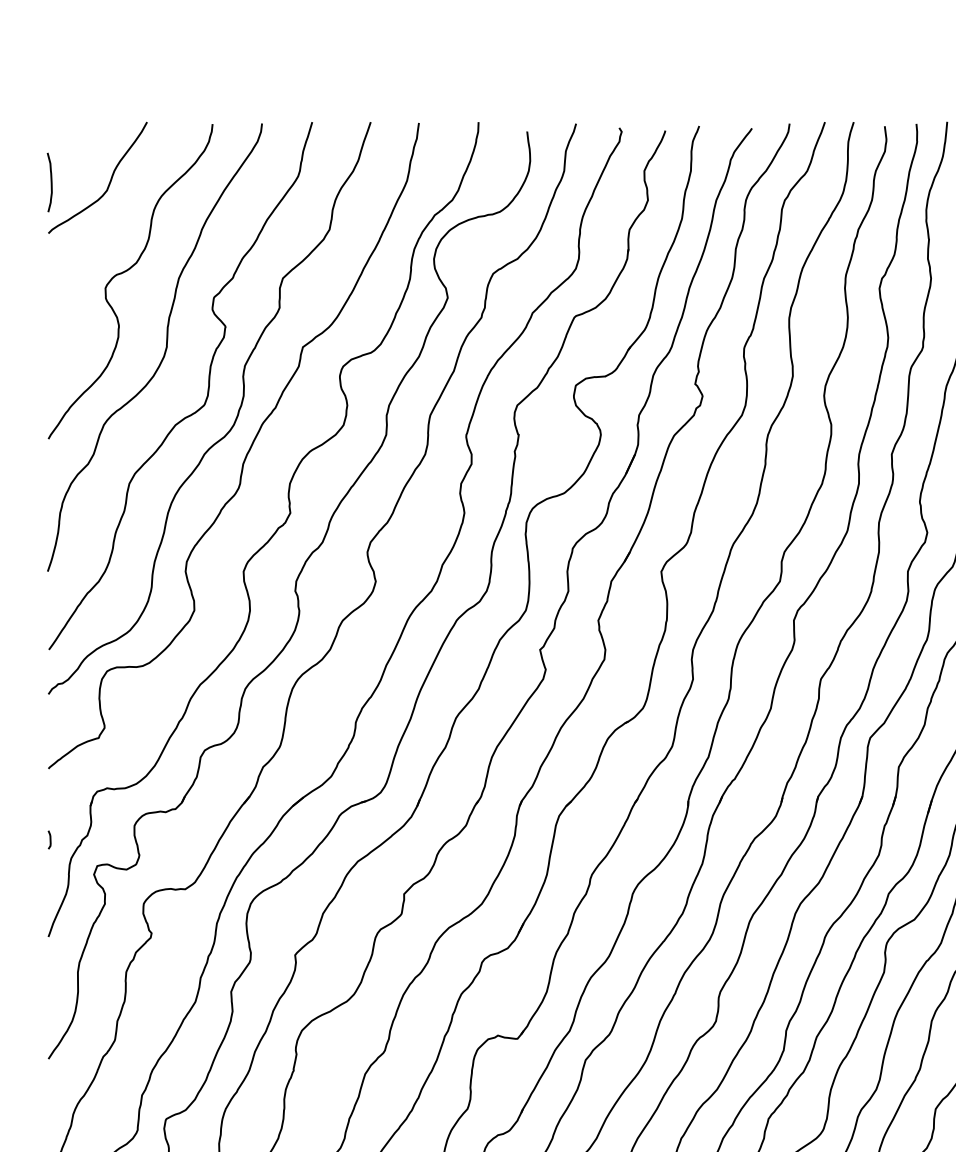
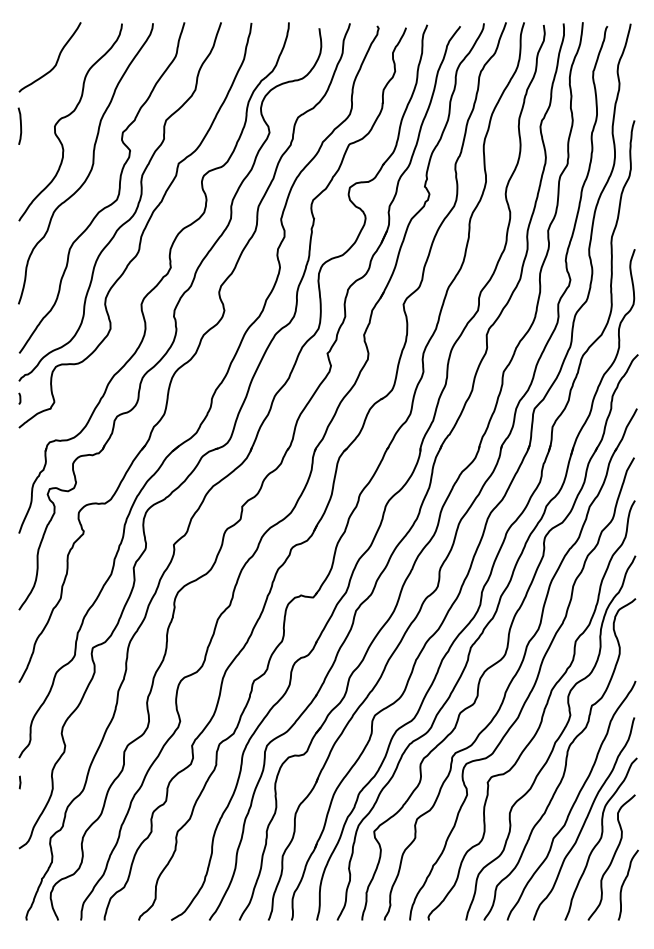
curve: (50, 181) -> (20, 125), moved
curve: (49, 839) -> (19, 398), moved

